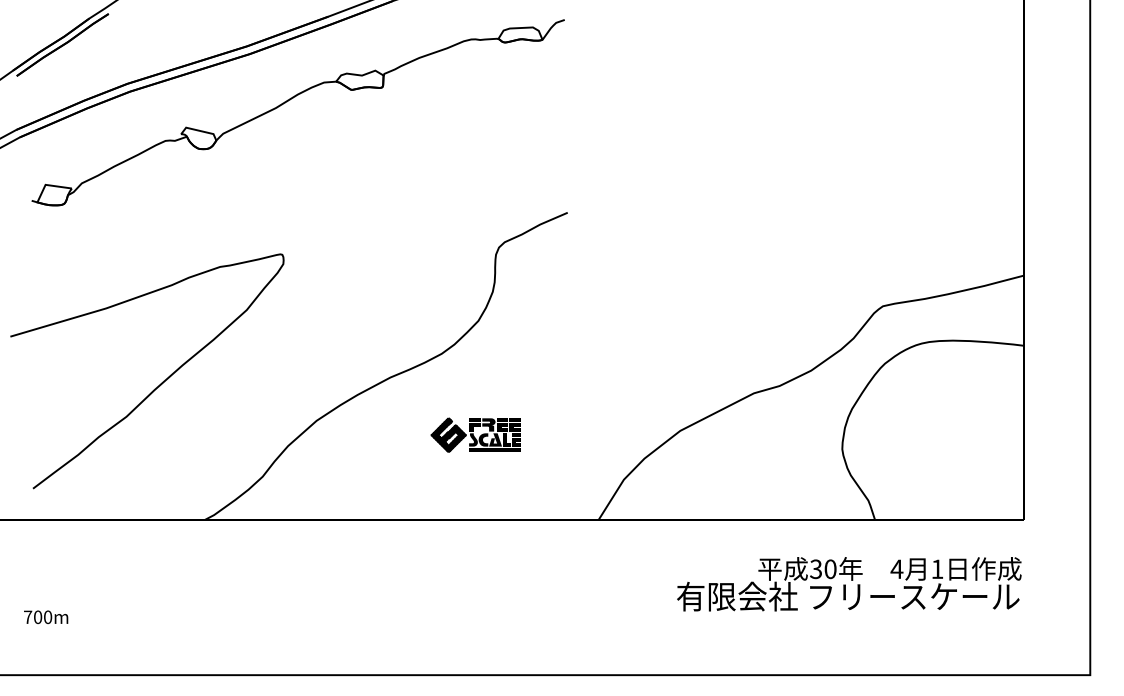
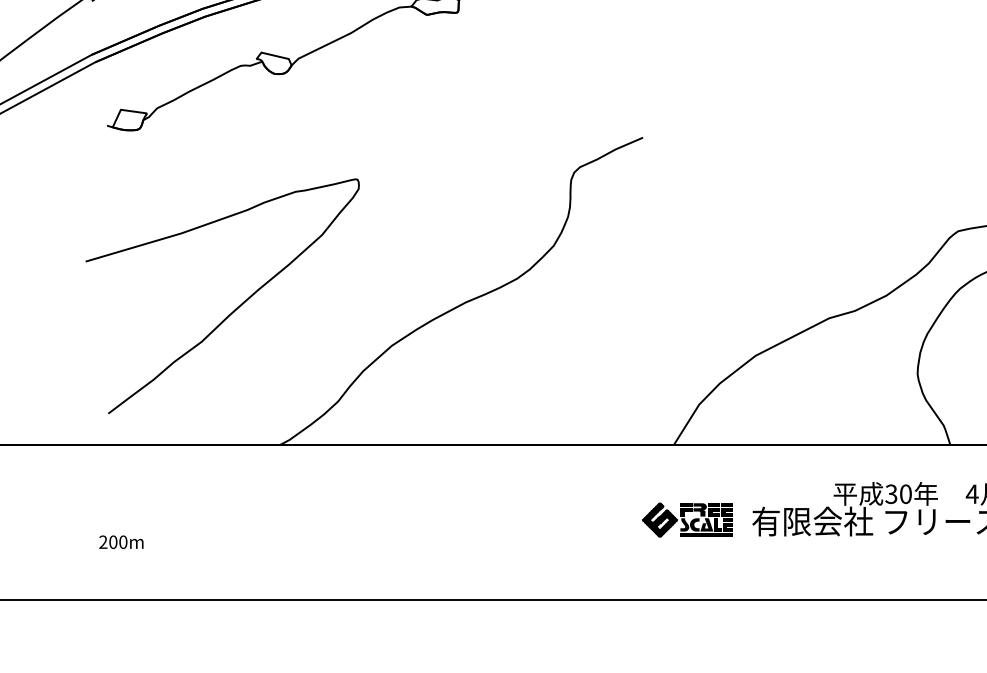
part: (475, 434) -> (686, 519), moved
text: (28, 616) -> (103, 541), 700m -> 200m

